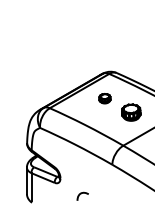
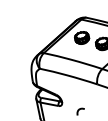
part: (104, 98) -> (81, 37), size x1.67

